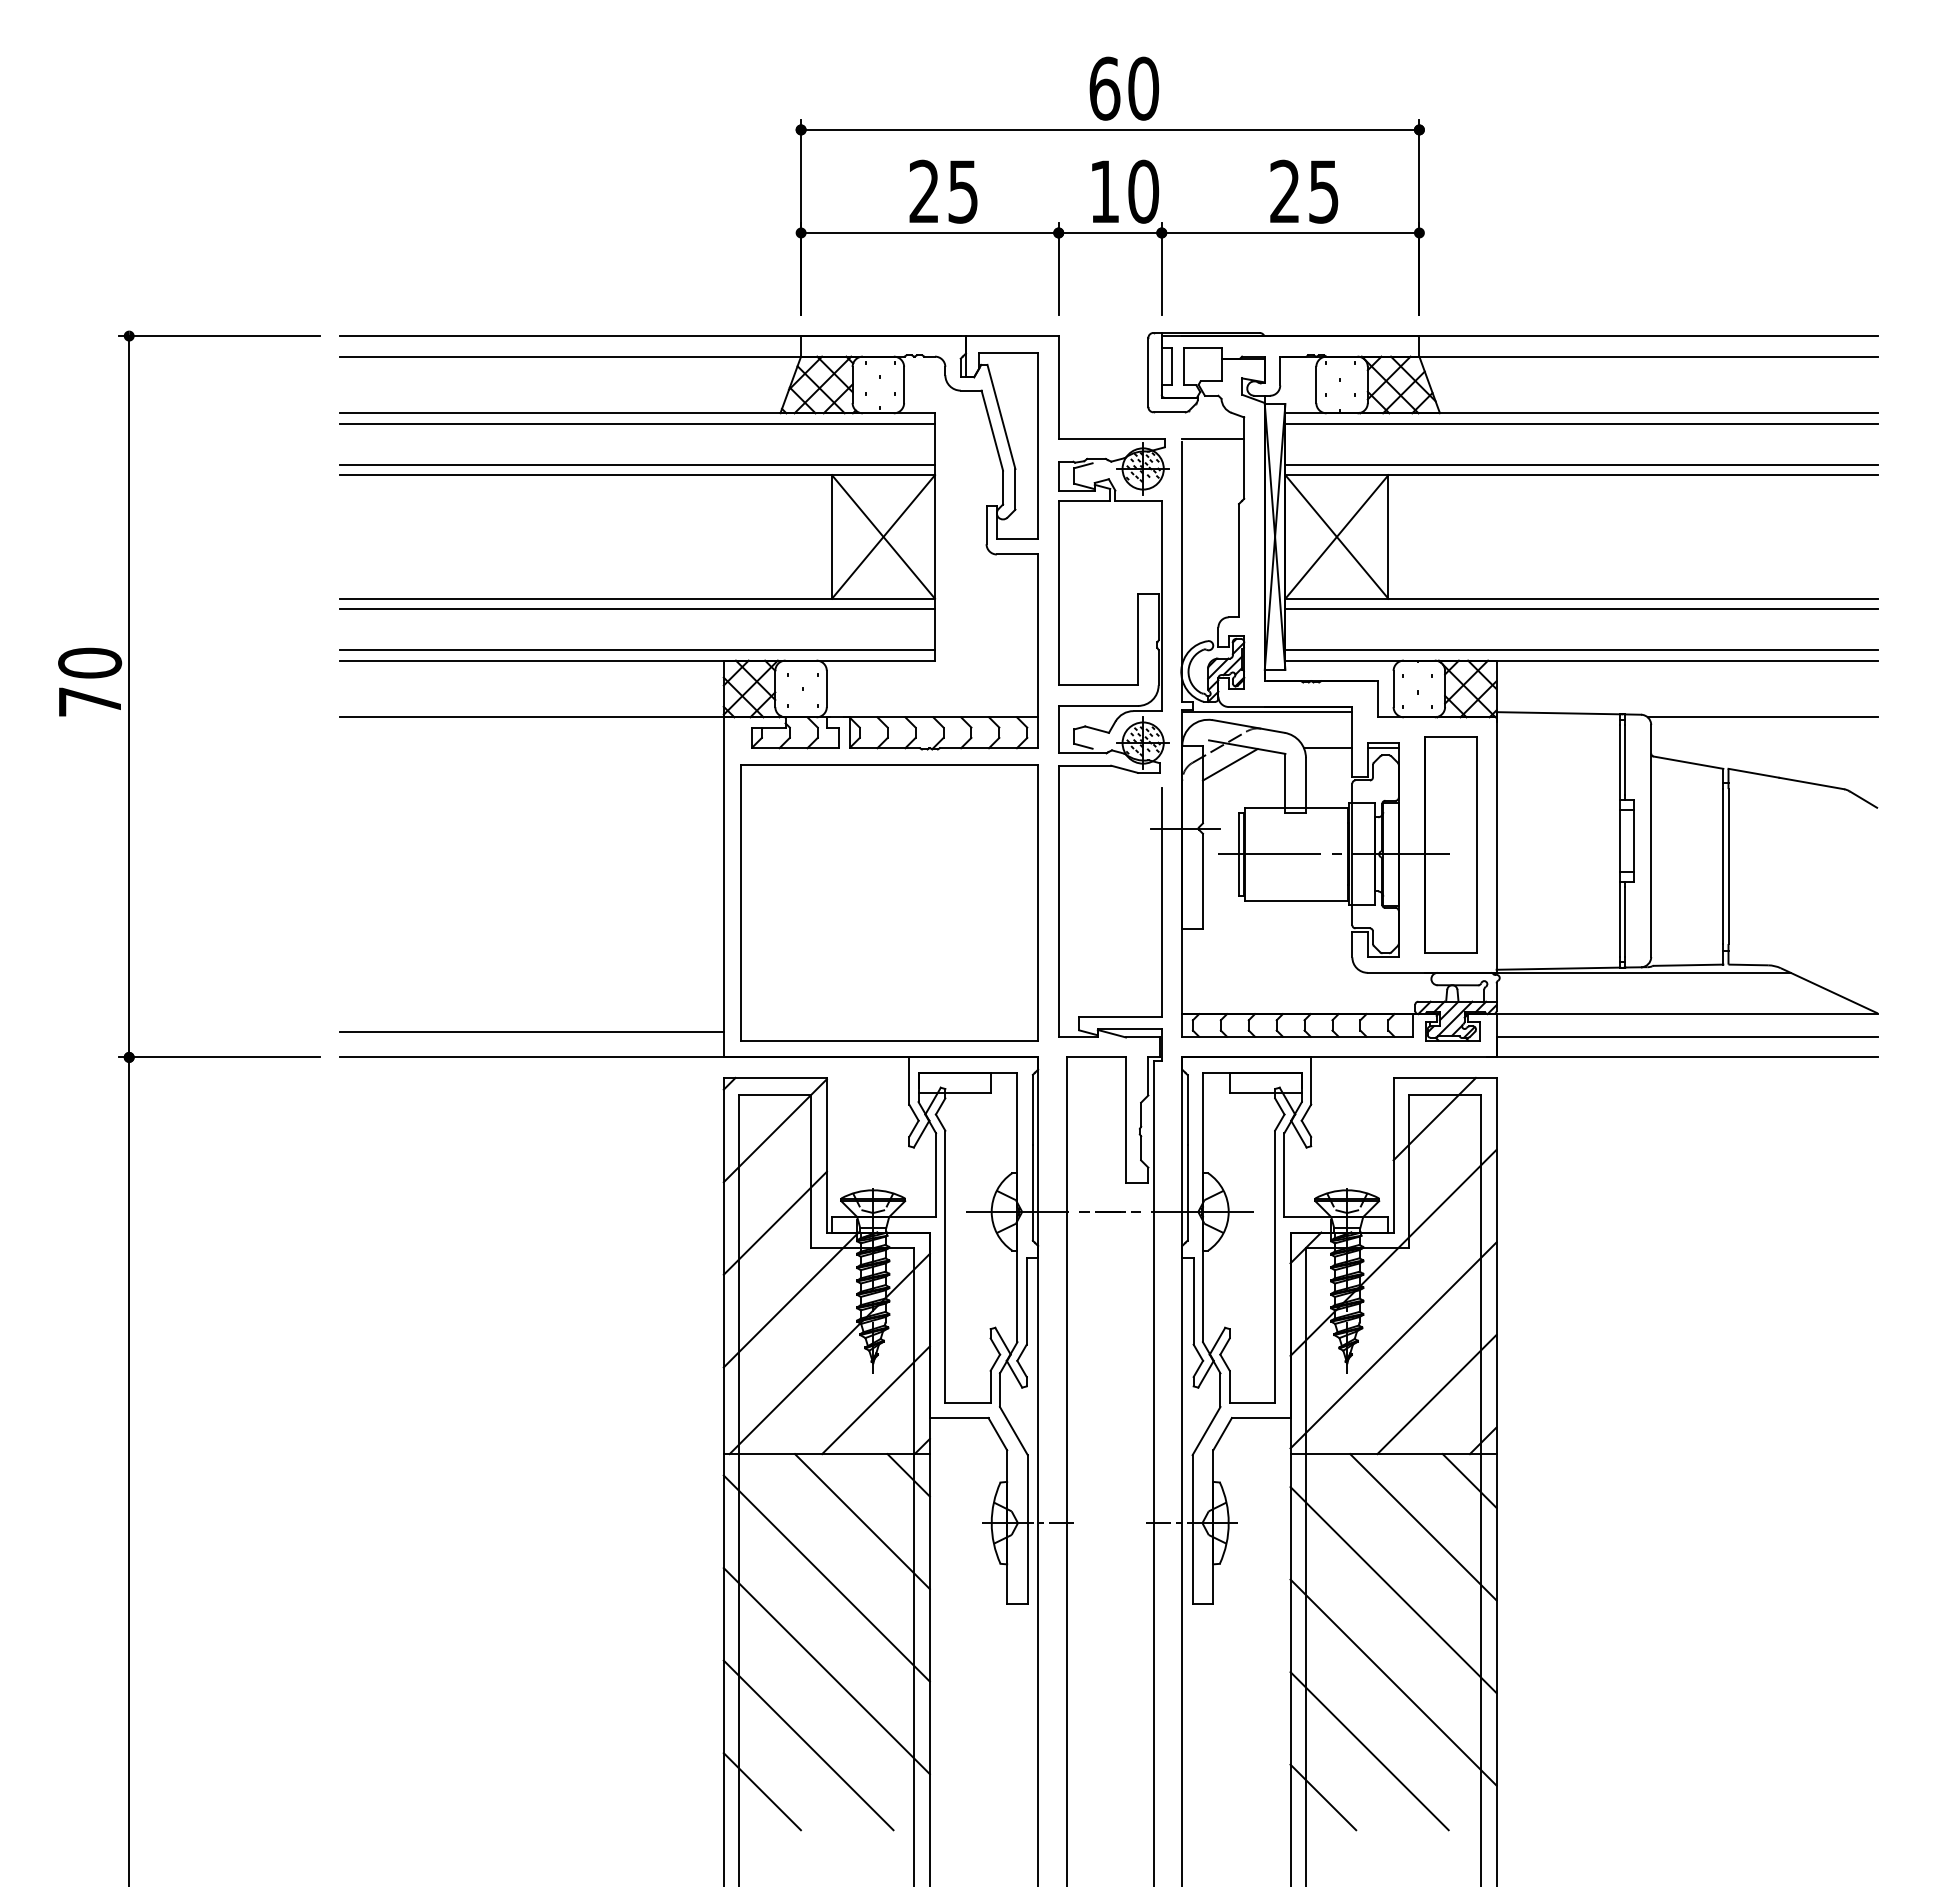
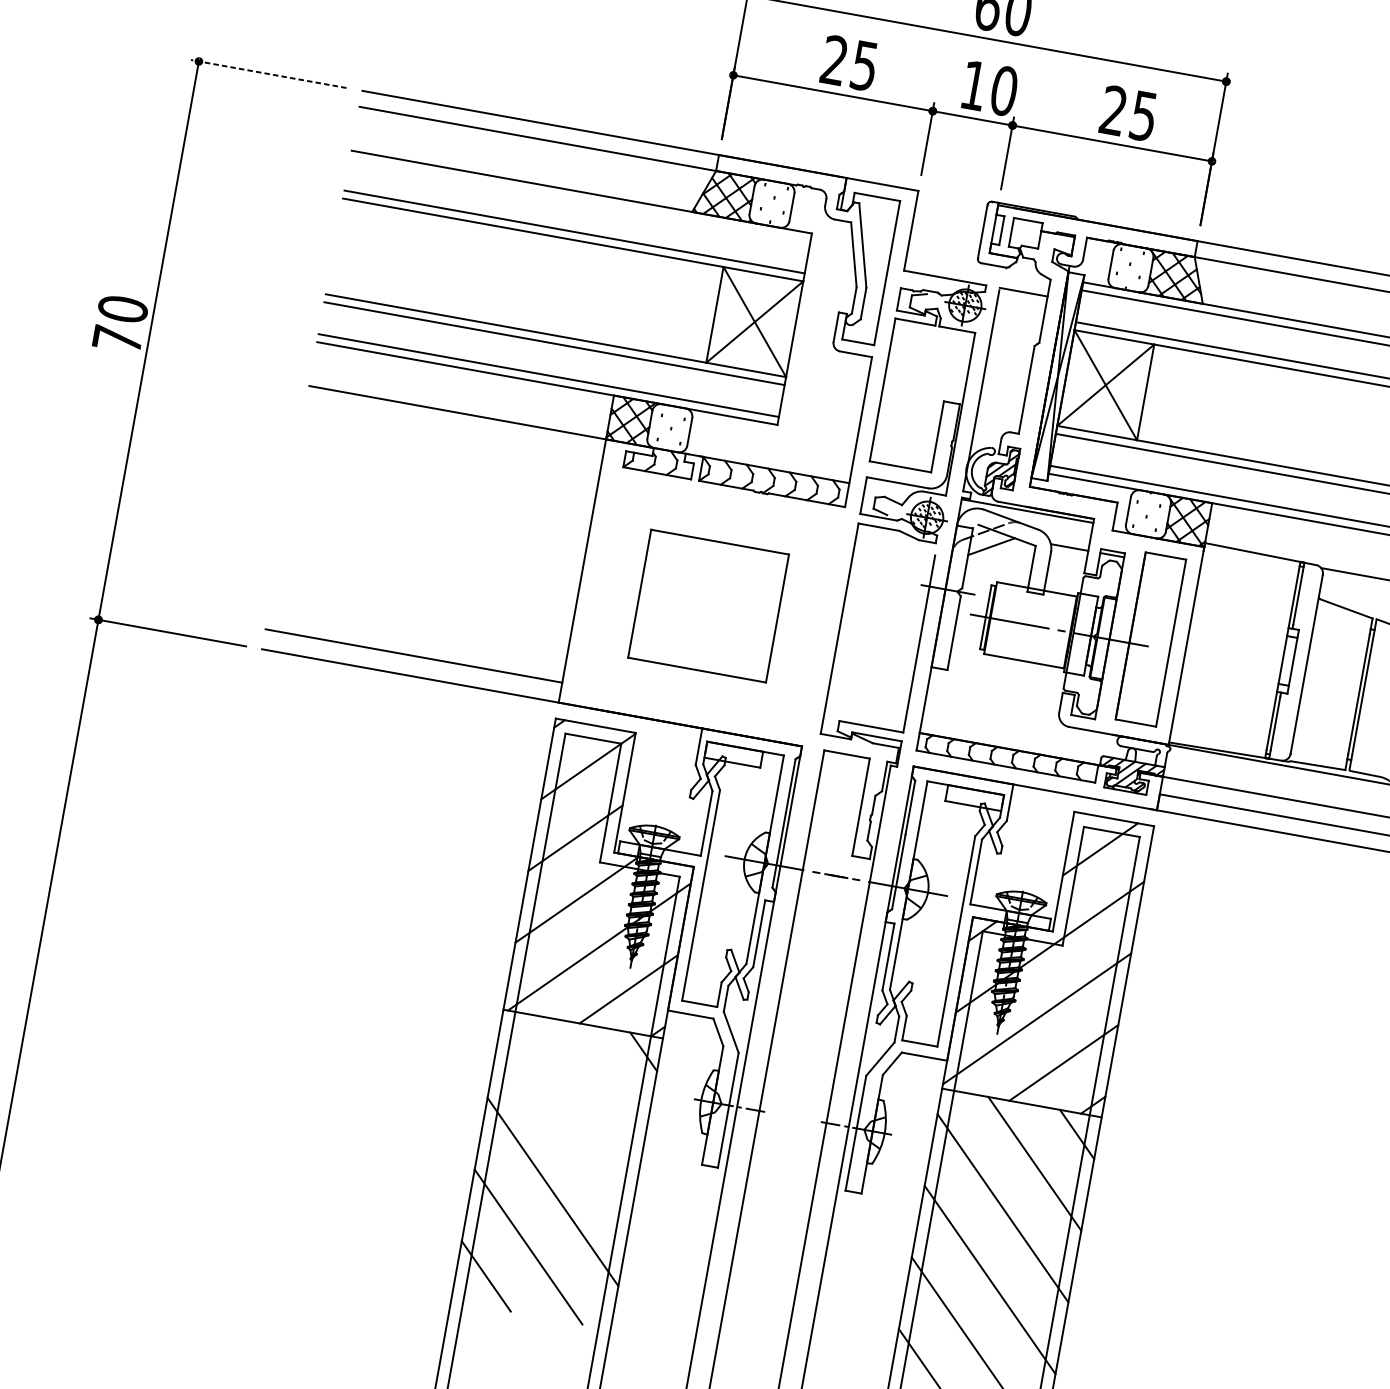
line: (218, 336) -> (267, 74), solid -> dashed
line: (637, 423) -> (580, 199), removed
part: (889, 902) -> (708, 605), size x0.6
line: (862, 1521) -> (601, 1081), removed
line: (826, 1578) -> (565, 1120), removed

